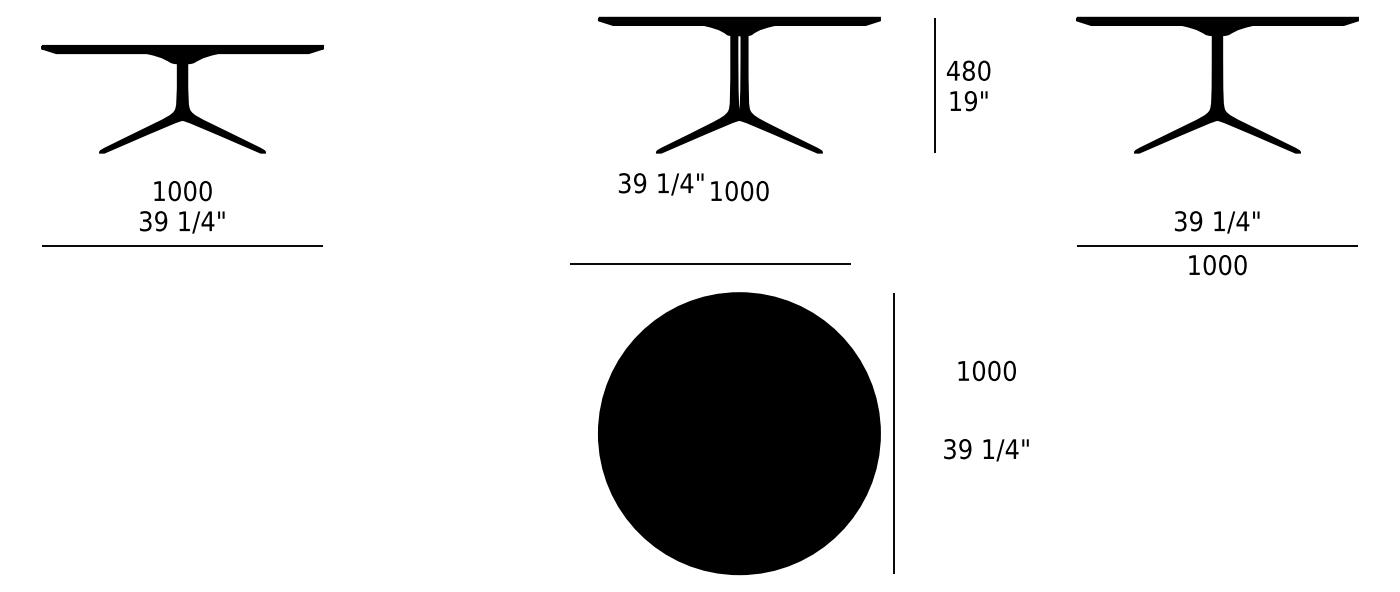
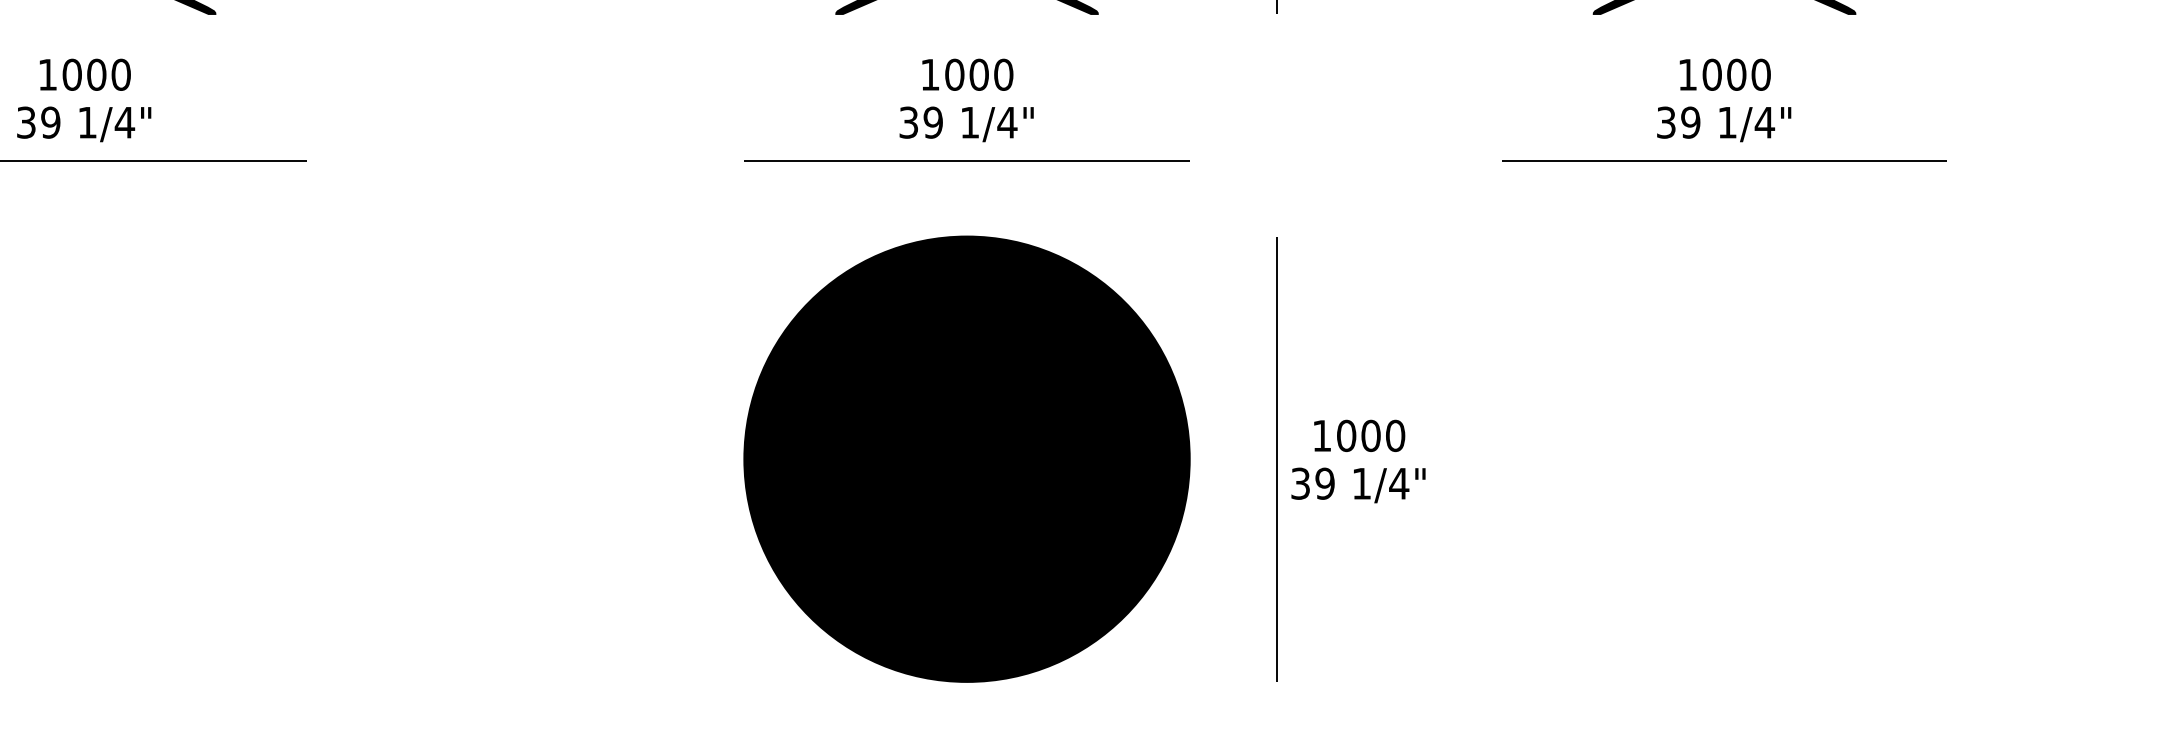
text: (660, 184) -> (965, 124), moved
line: (710, 263) -> (967, 161), moved
text: (1217, 265) -> (1724, 75), moved
text: (986, 370) -> (1358, 435), moved
line: (893, 433) -> (1276, 458), moved

